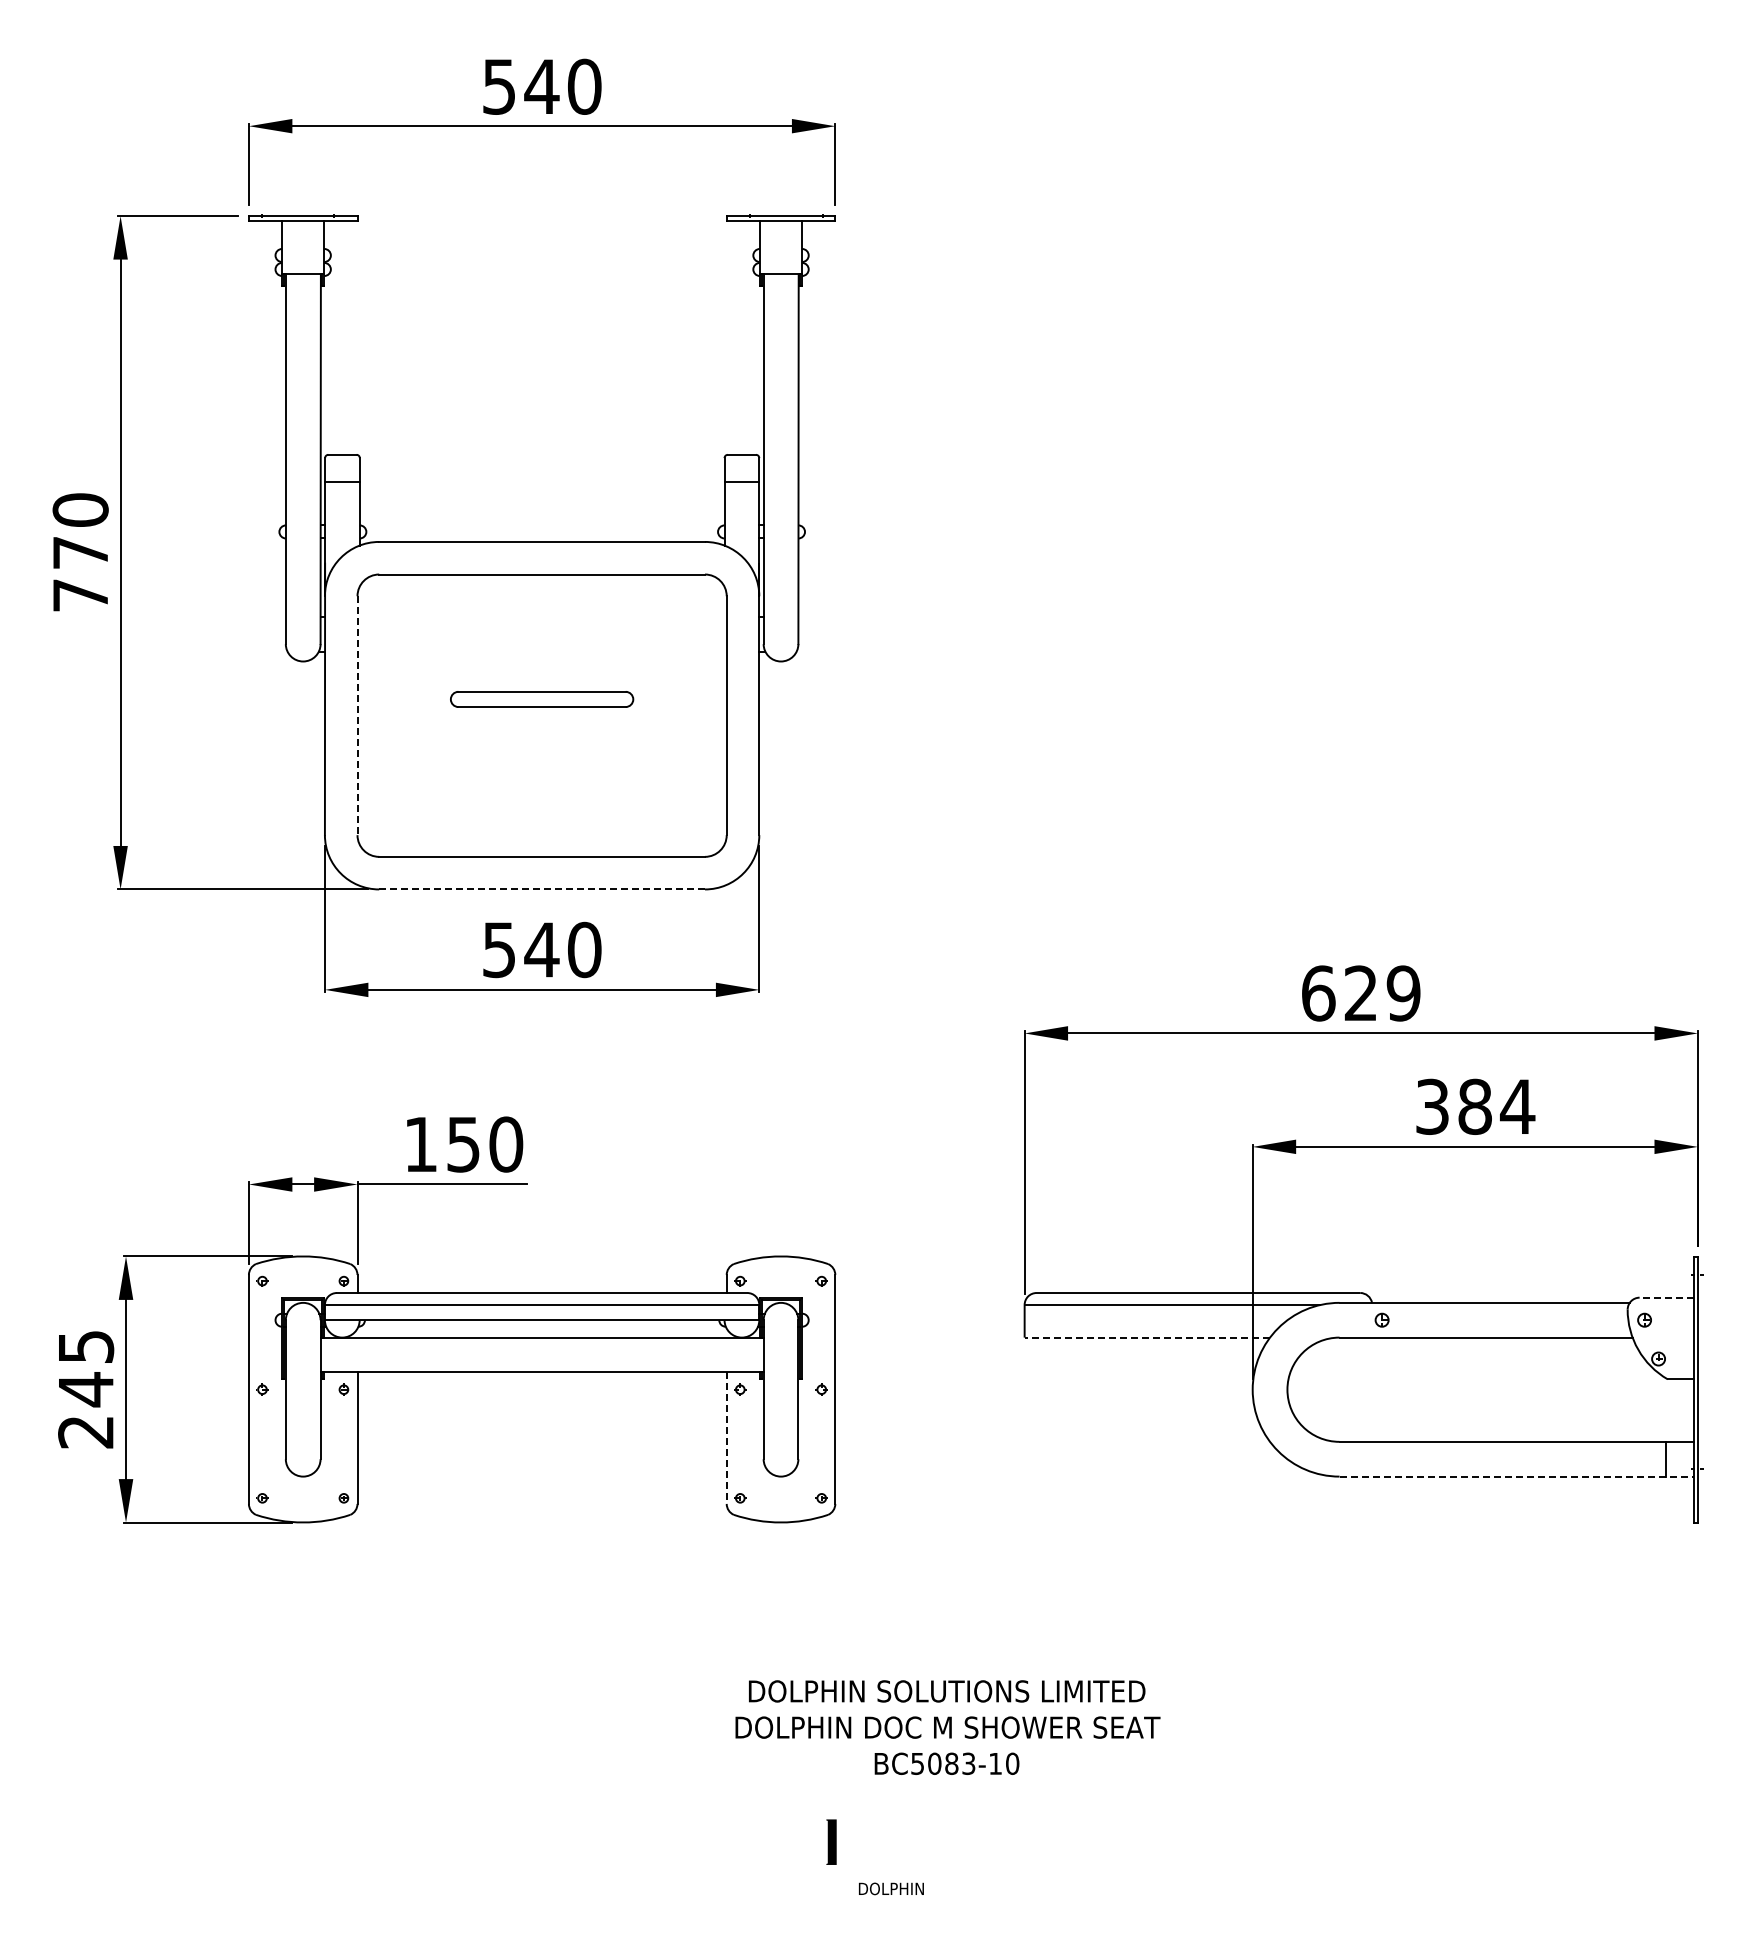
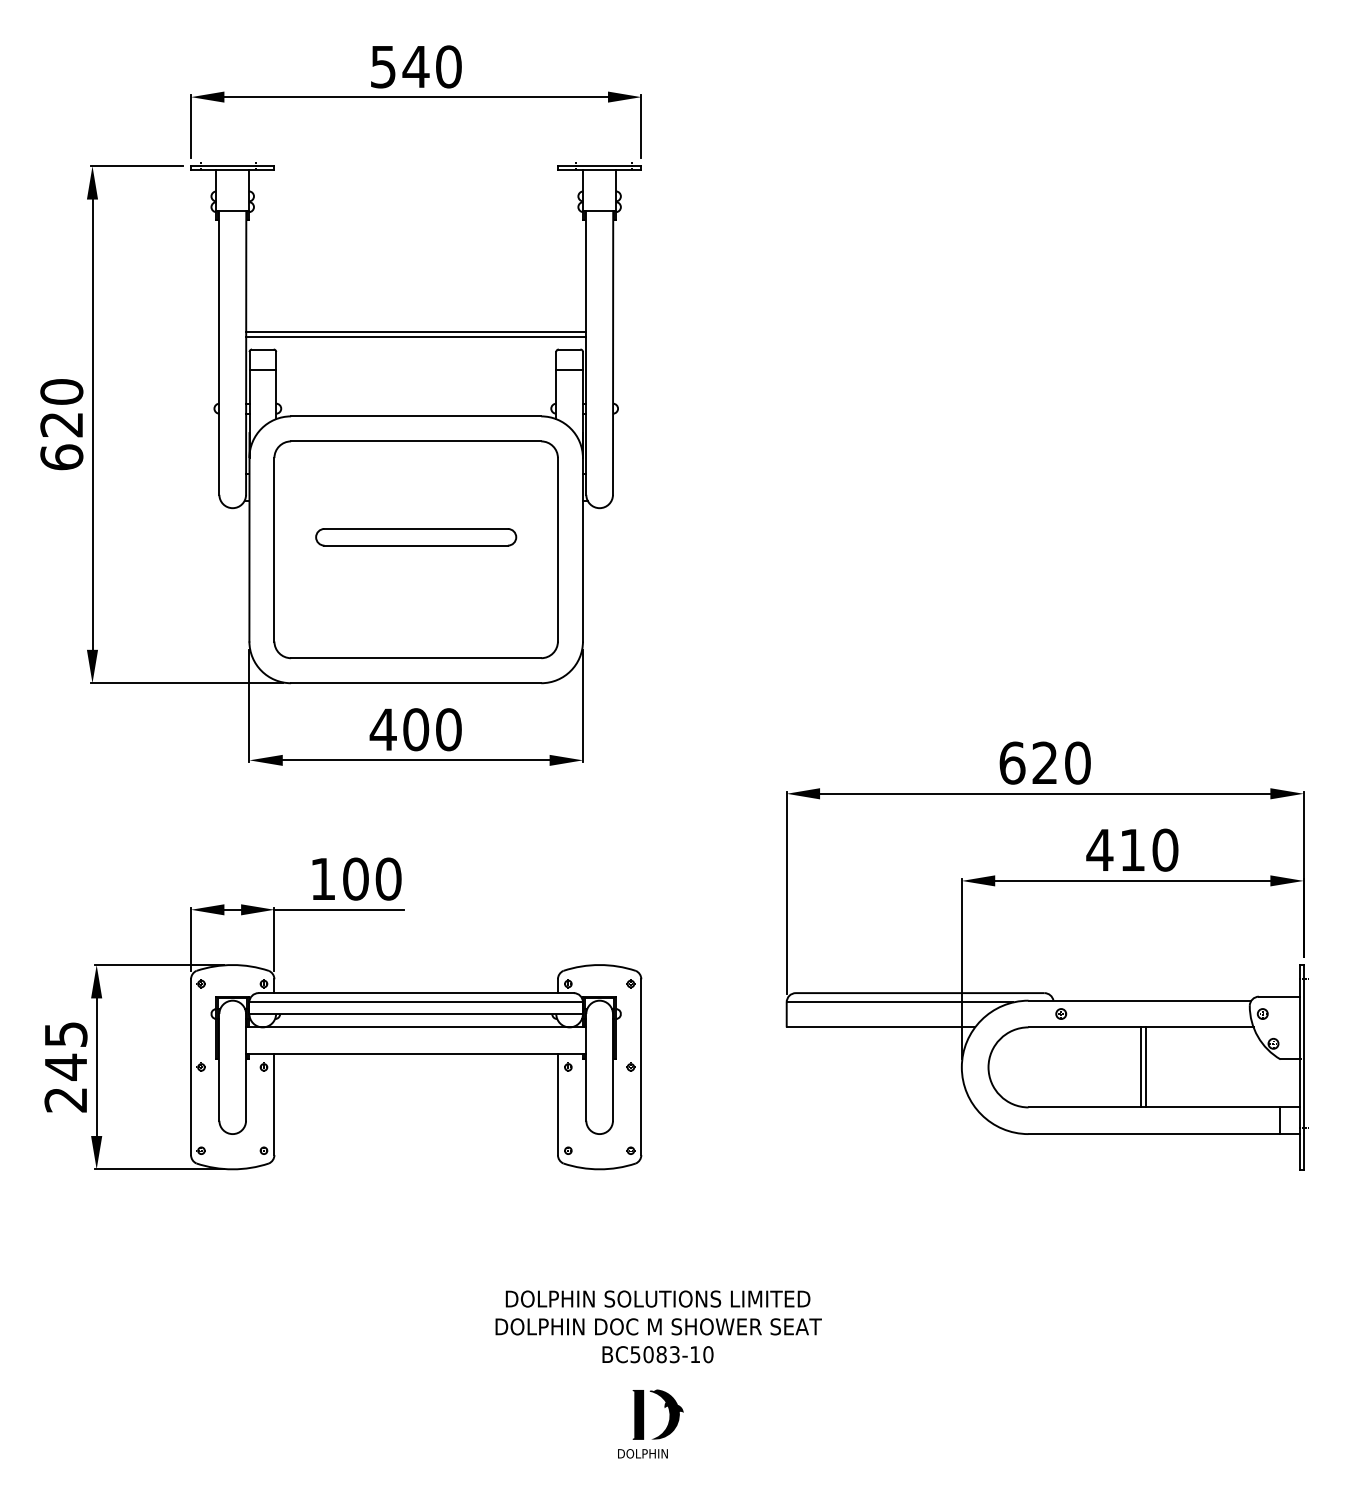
line: (541, 432) -> (415, 332), added
line: (541, 438) -> (415, 336), added
text: (80, 574) -> (61, 441), 770 -> 620
part: (541, 699) -> (415, 537), size x1.43
line: (357, 716) -> (274, 550), dashed -> solid
line: (542, 889) -> (416, 683), dashed -> solid
text: (520, 949) -> (399, 729), 540 -> 400
text: (1403, 993) -> (1077, 763), 629 -> 620
text: (1474, 1106) -> (1132, 849), 384 -> 410
text: (463, 1144) -> (355, 879), 150 -> 100
line: (1666, 1297) -> (1279, 996), dashed -> solid
line: (1147, 1337) -> (881, 1027), dashed -> solid
line: (1486, 1389) -> (1141, 1067), added
line: (1492, 1389) -> (1145, 1067), added
line: (726, 1438) -> (557, 1104), dashed -> solid
line: (1517, 1476) -> (1165, 1134), dashed -> solid
text: (947, 1727) -> (658, 1326), moved
part: (831, 1841) -> (638, 1414), size x1.43
fill: (868, 1841) -> (666, 1414), added
text: (891, 1888) -> (643, 1453), moved

